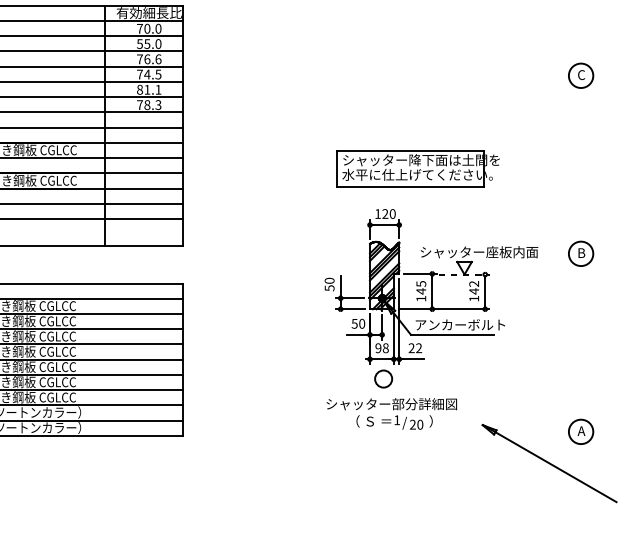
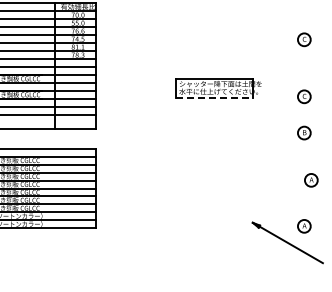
part: (581, 184) -> (304, 96), added
line: (409, 187) -> (214, 98), solid -> dashed
part: (430, 319) -> (225, 167), removed
part: (594, 344) -> (311, 180), added

